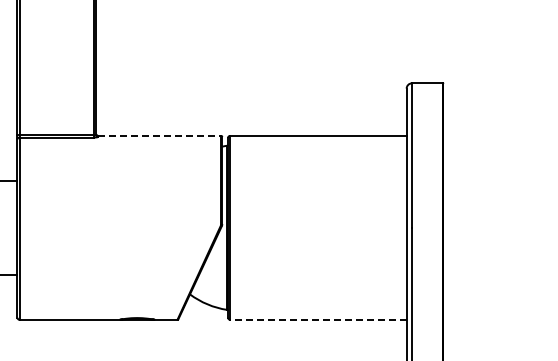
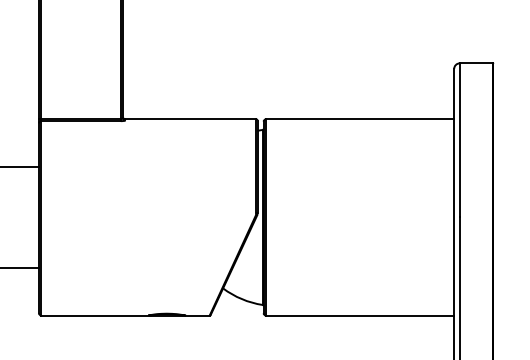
line: (160, 135) -> (191, 118), dashed -> solid
line: (317, 319) -> (359, 315), dashed -> solid

